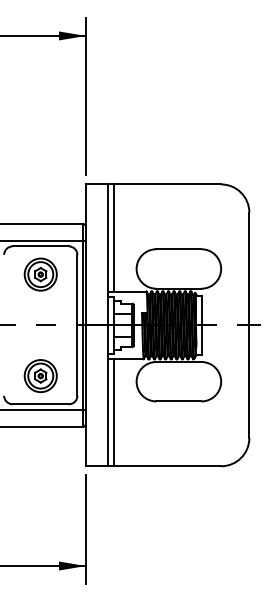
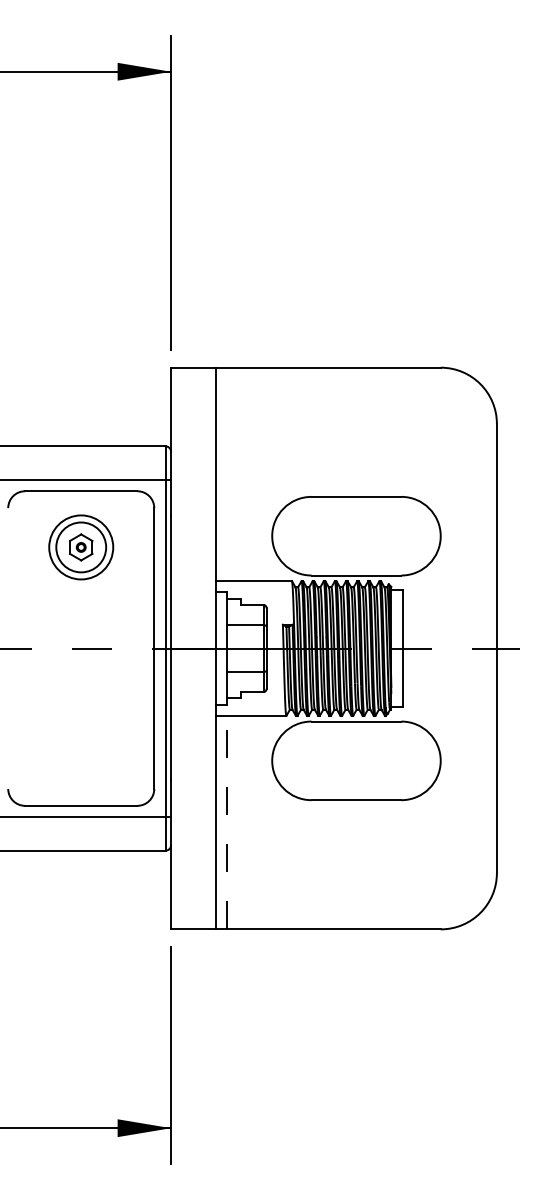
line: (114, 237) -> (228, 473), removed
part: (40, 375) -> (80, 748), removed
line: (114, 412) -> (228, 822), solid -> dashed

